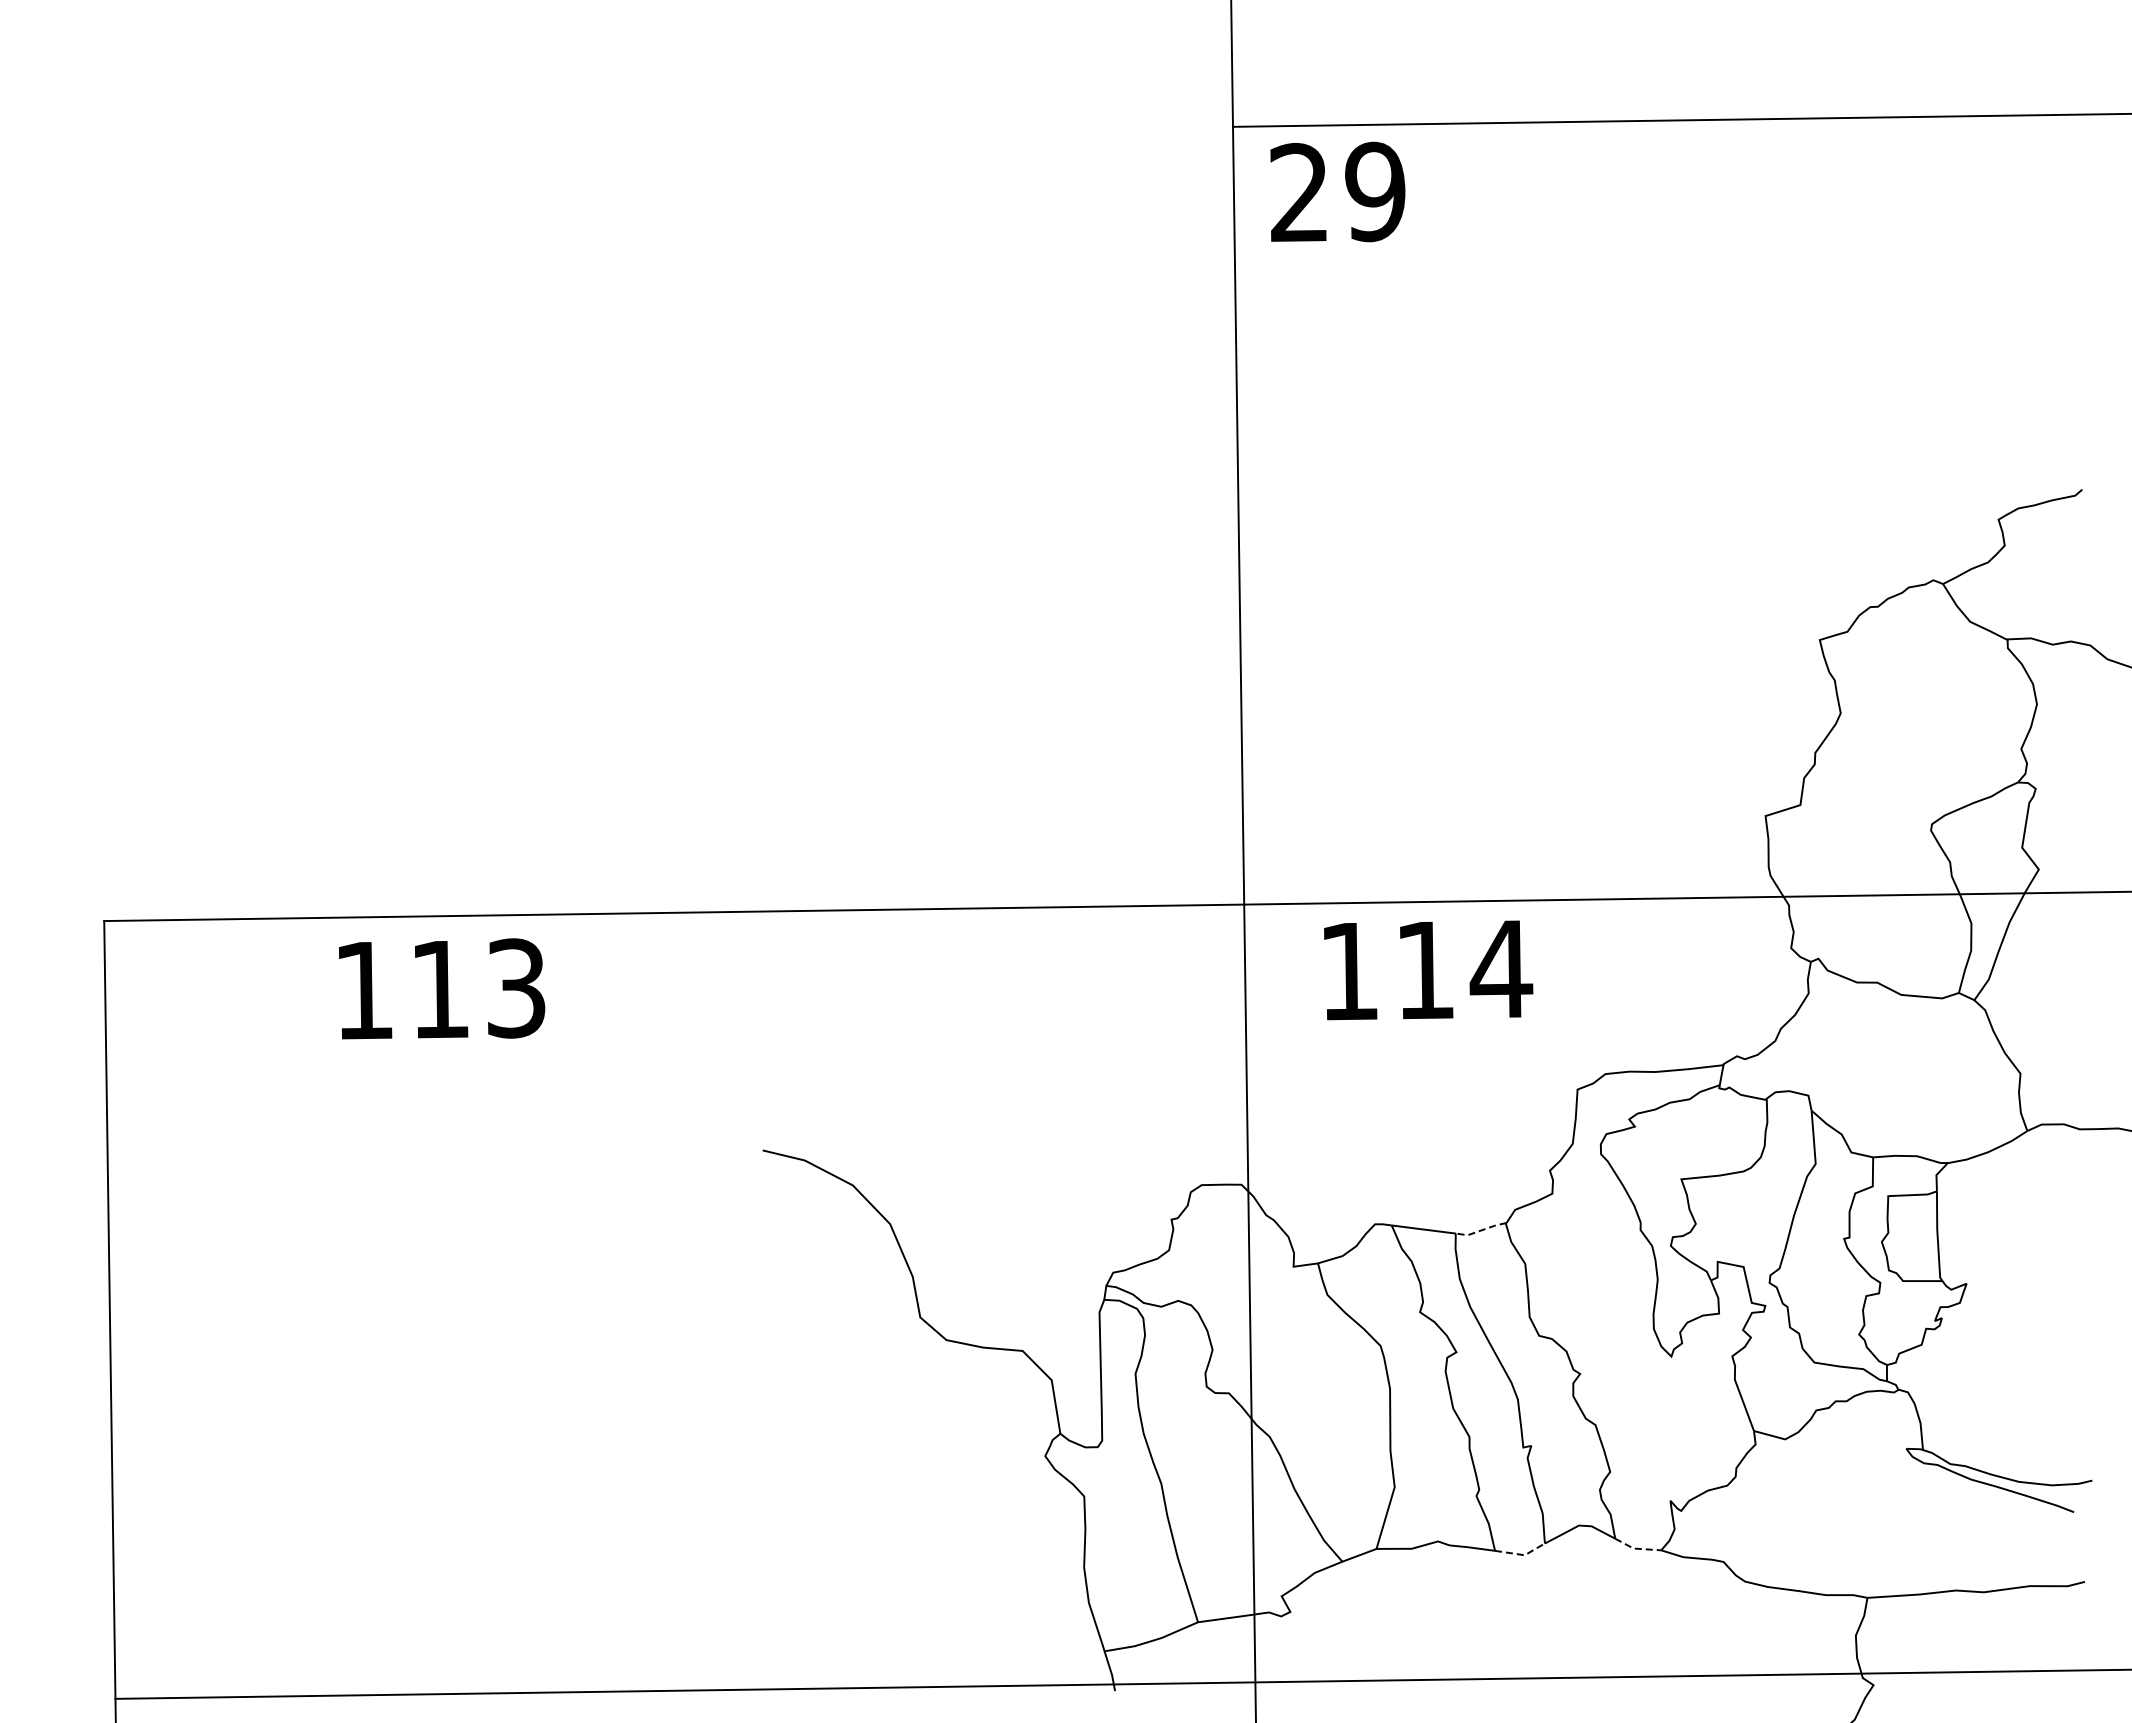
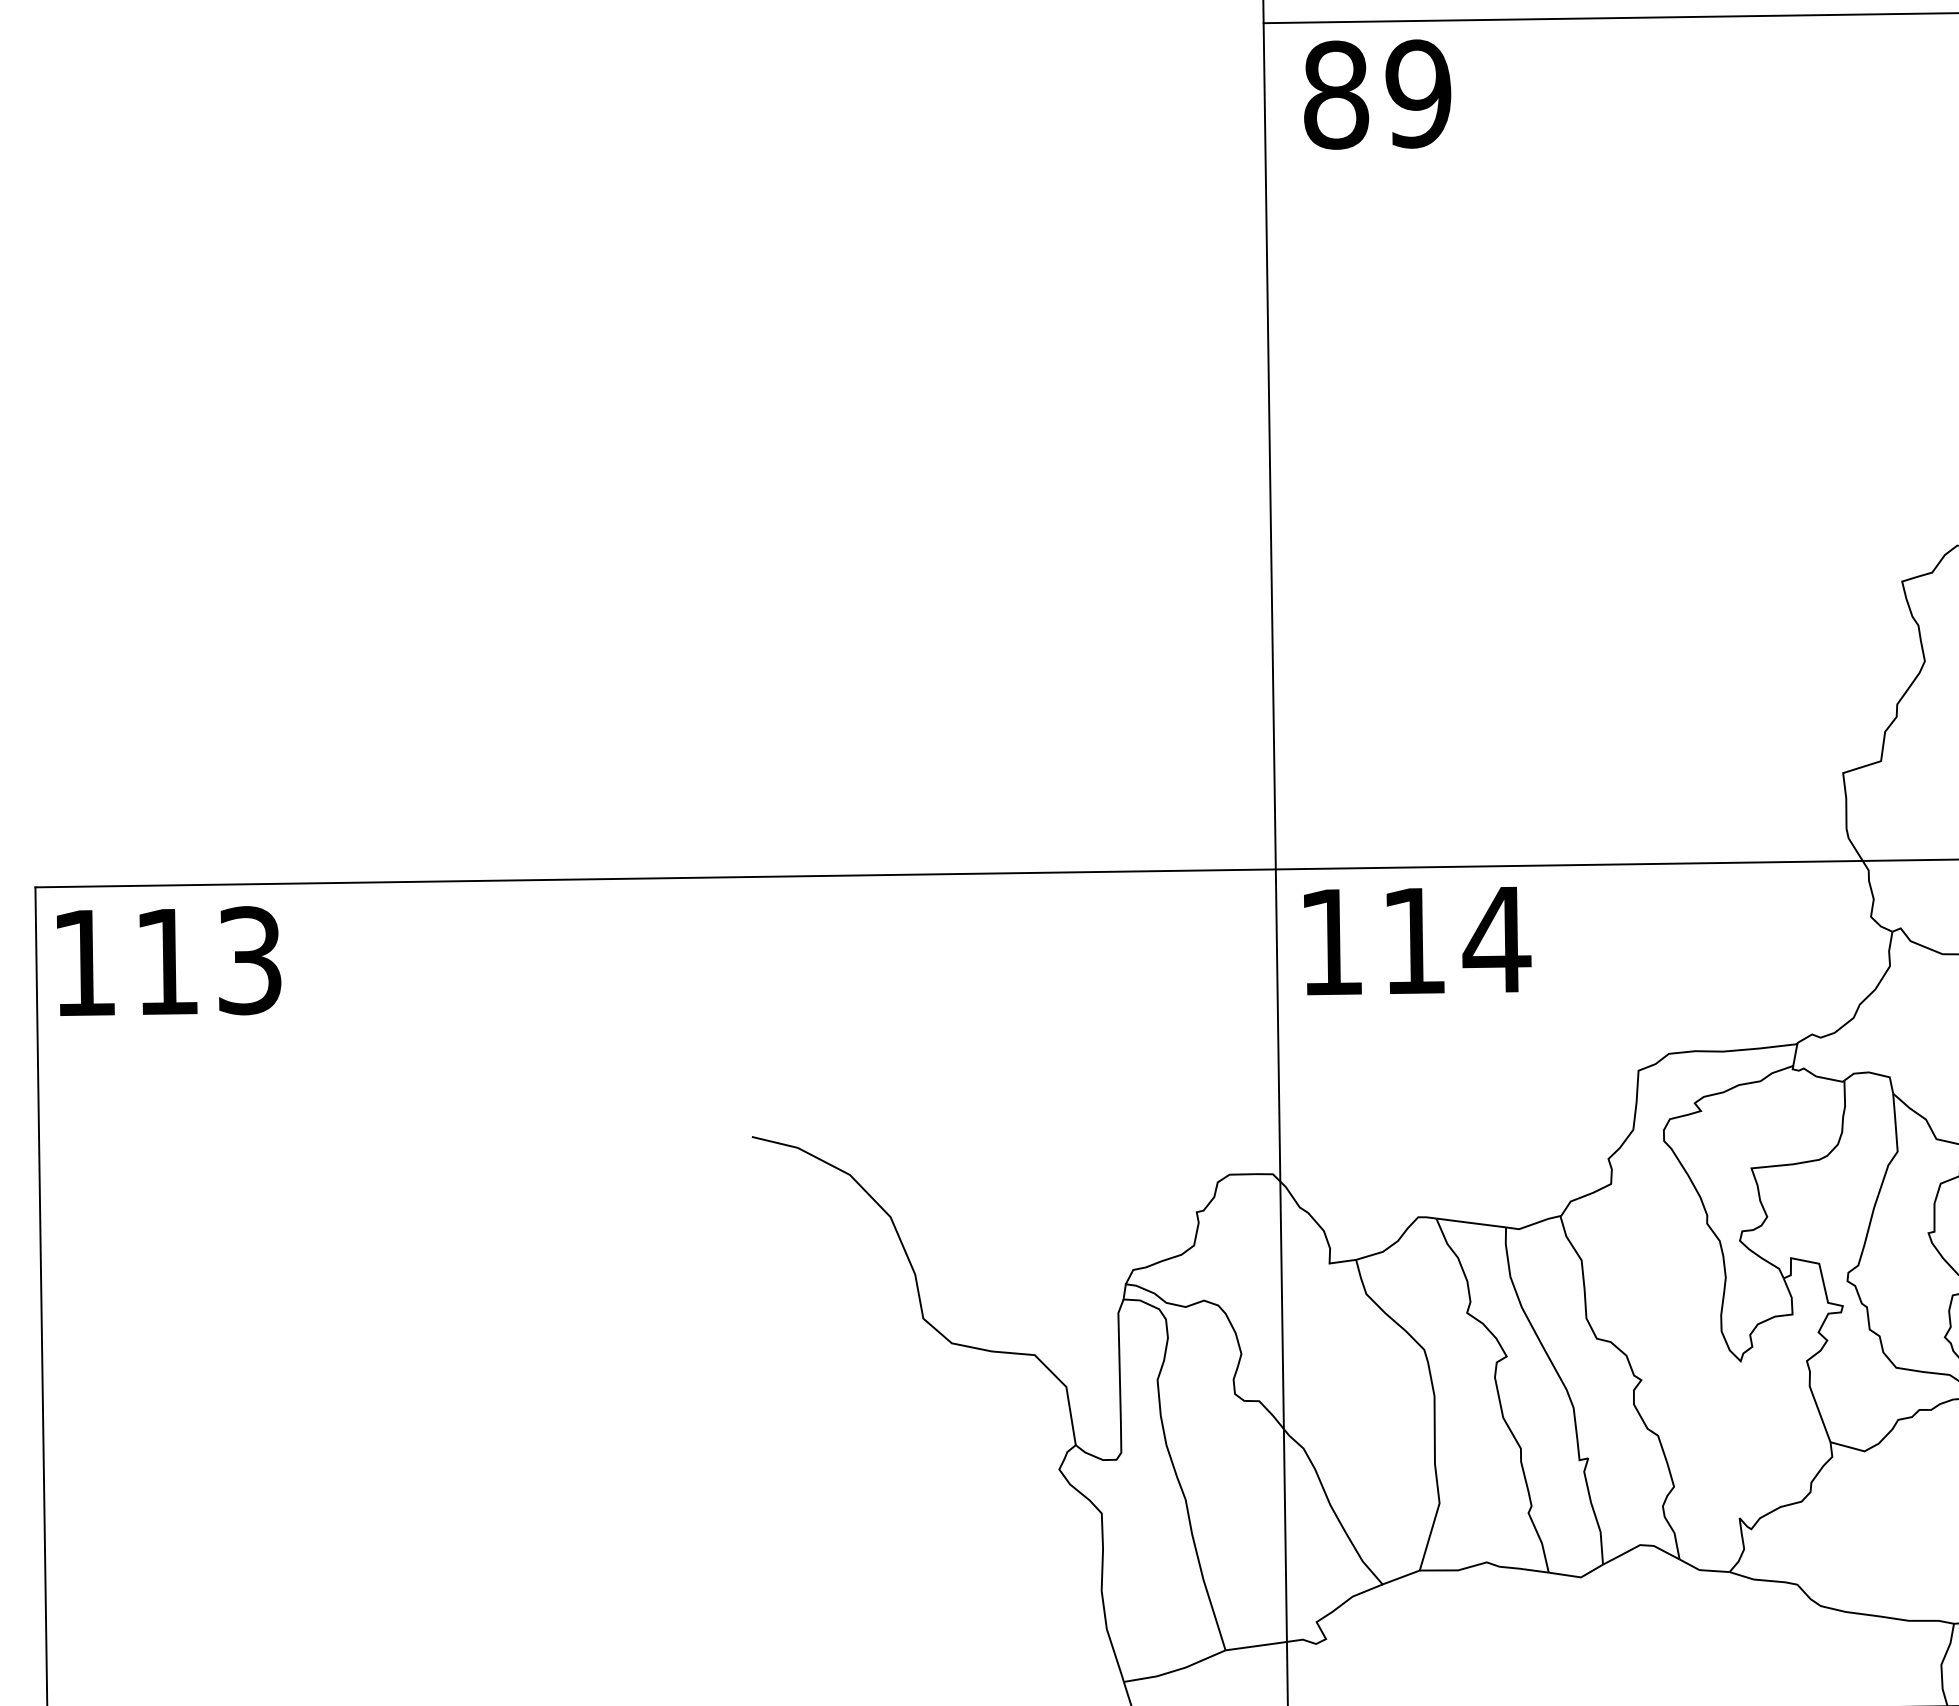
text: (1299, 192) -> (1335, 94), 29 -> 89
text: (1428, 970) -> (1417, 941), moved
text: (442, 988) -> (169, 960), moved
line: (1480, 1230) -> (1532, 1224), dashed -> solid
line: (1636, 1548) -> (1702, 1570), dashed -> solid
line: (1521, 1554) -> (1577, 1576), dashed -> solid

